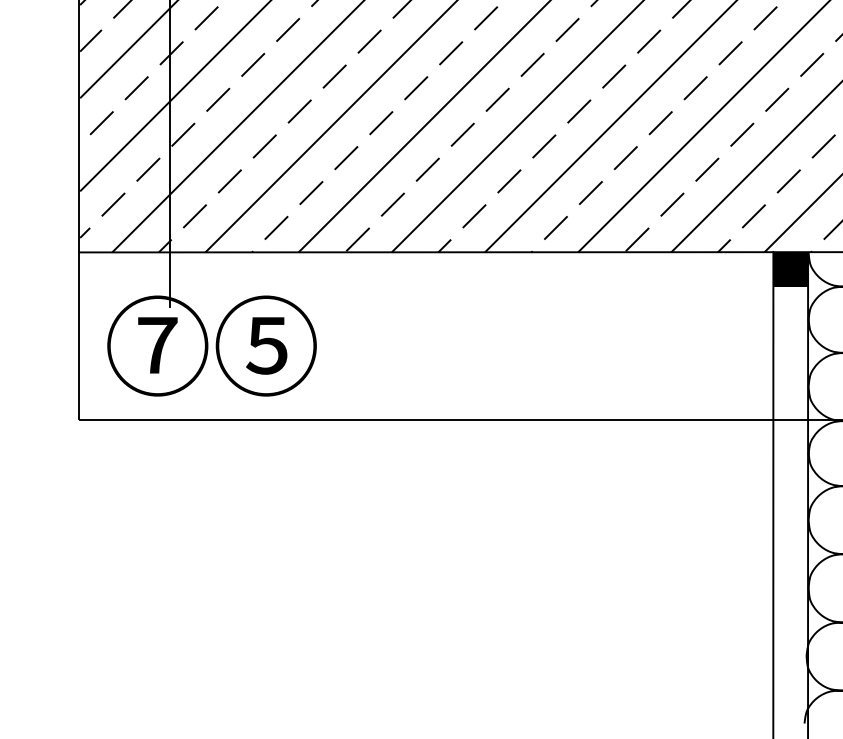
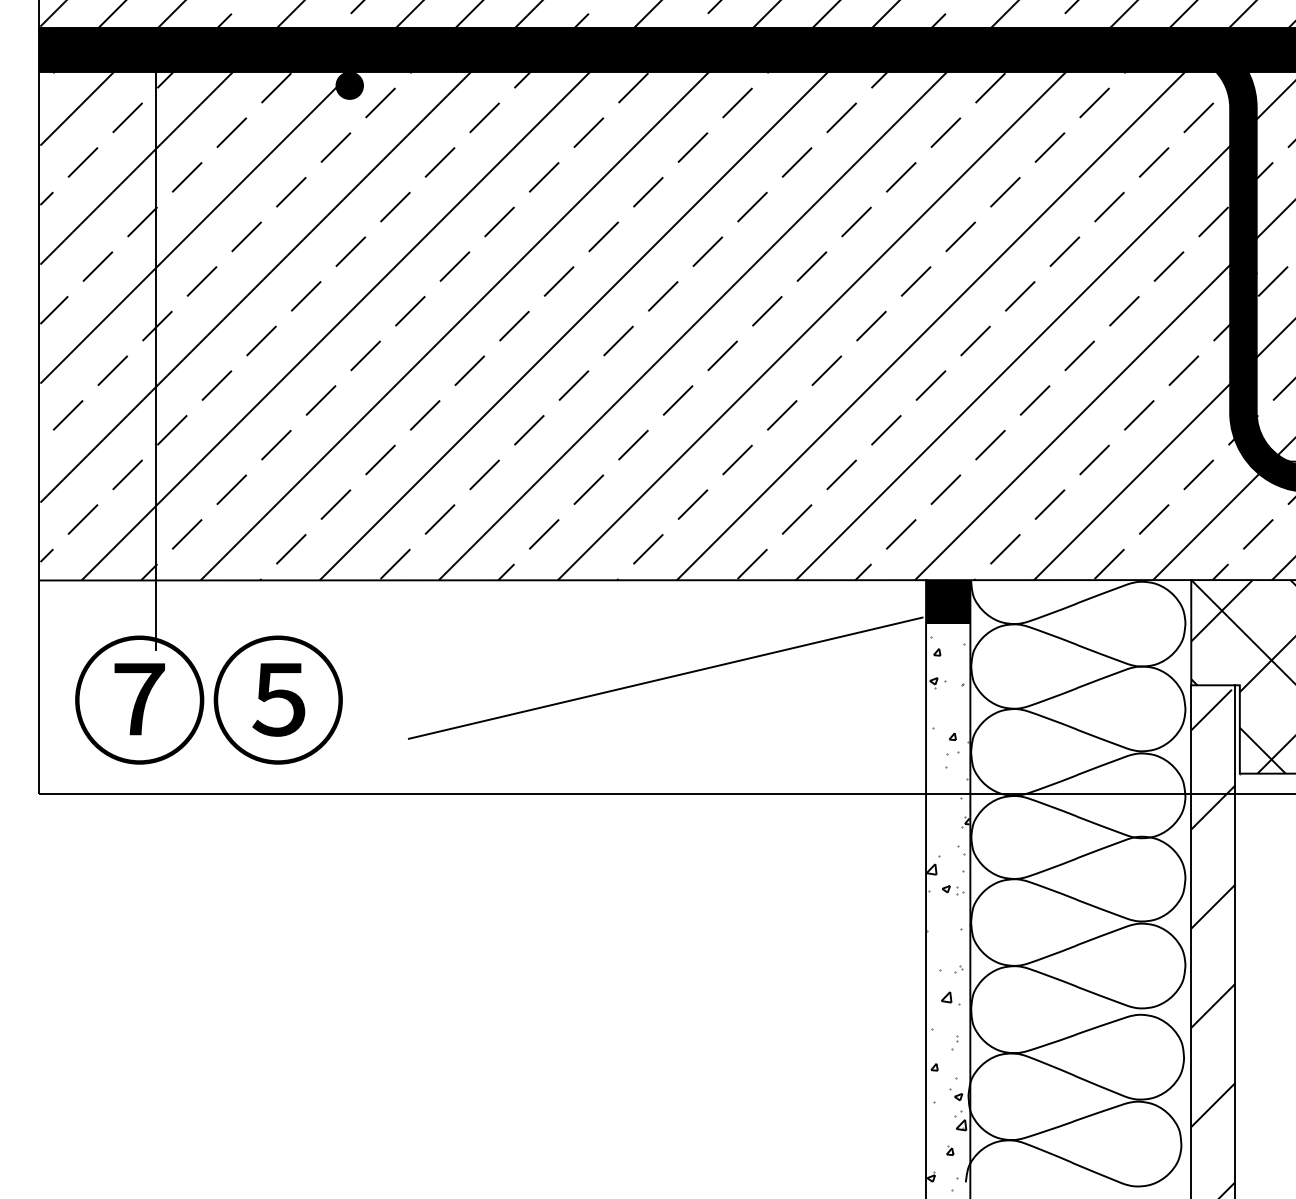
line: (569, 328) -> (665, 677), added
hatch: (790, 513) -> (947, 913), added

